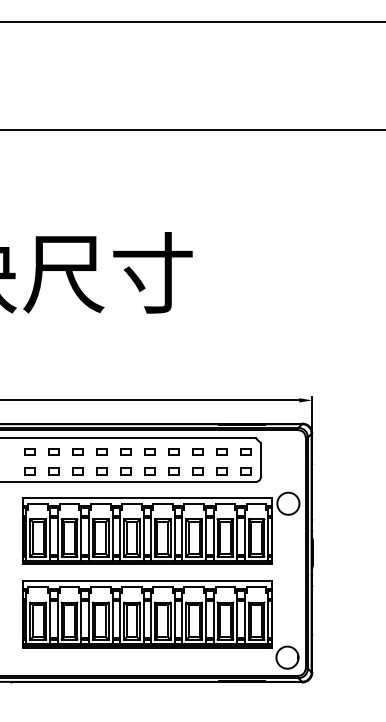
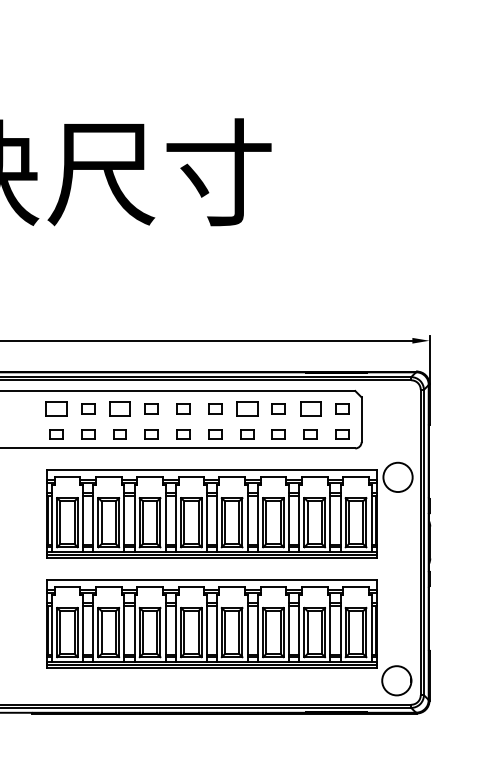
part: (29, 451) -> (55, 408), size x1.6
part: (77, 451) -> (119, 408), size x1.6
part: (173, 451) -> (246, 408), size x1.6
part: (221, 451) -> (309, 408), size x1.6

